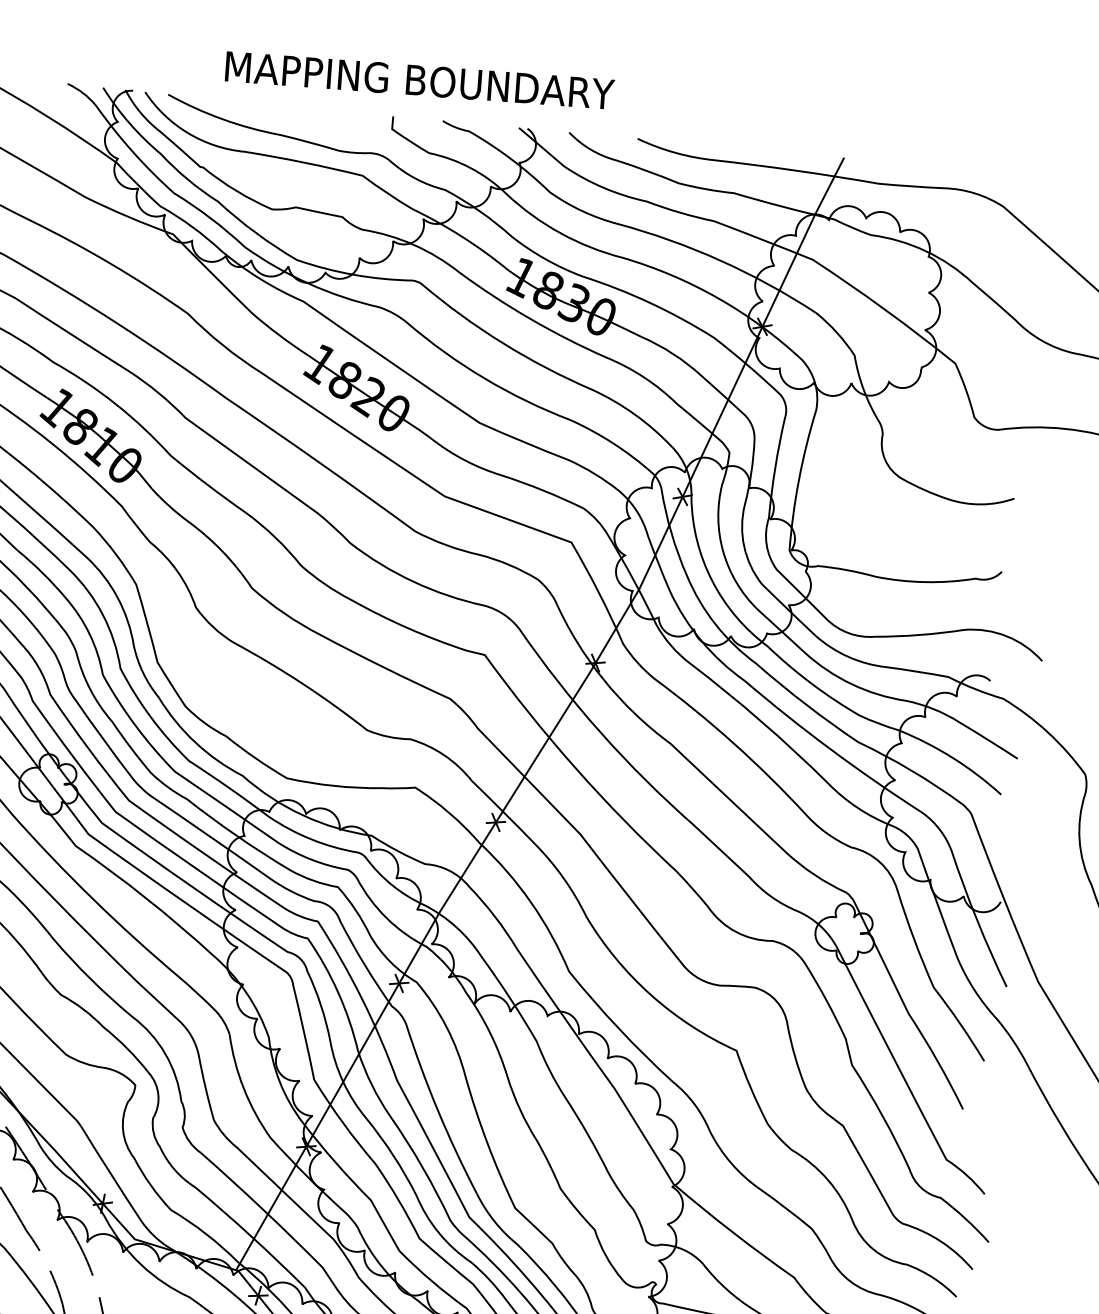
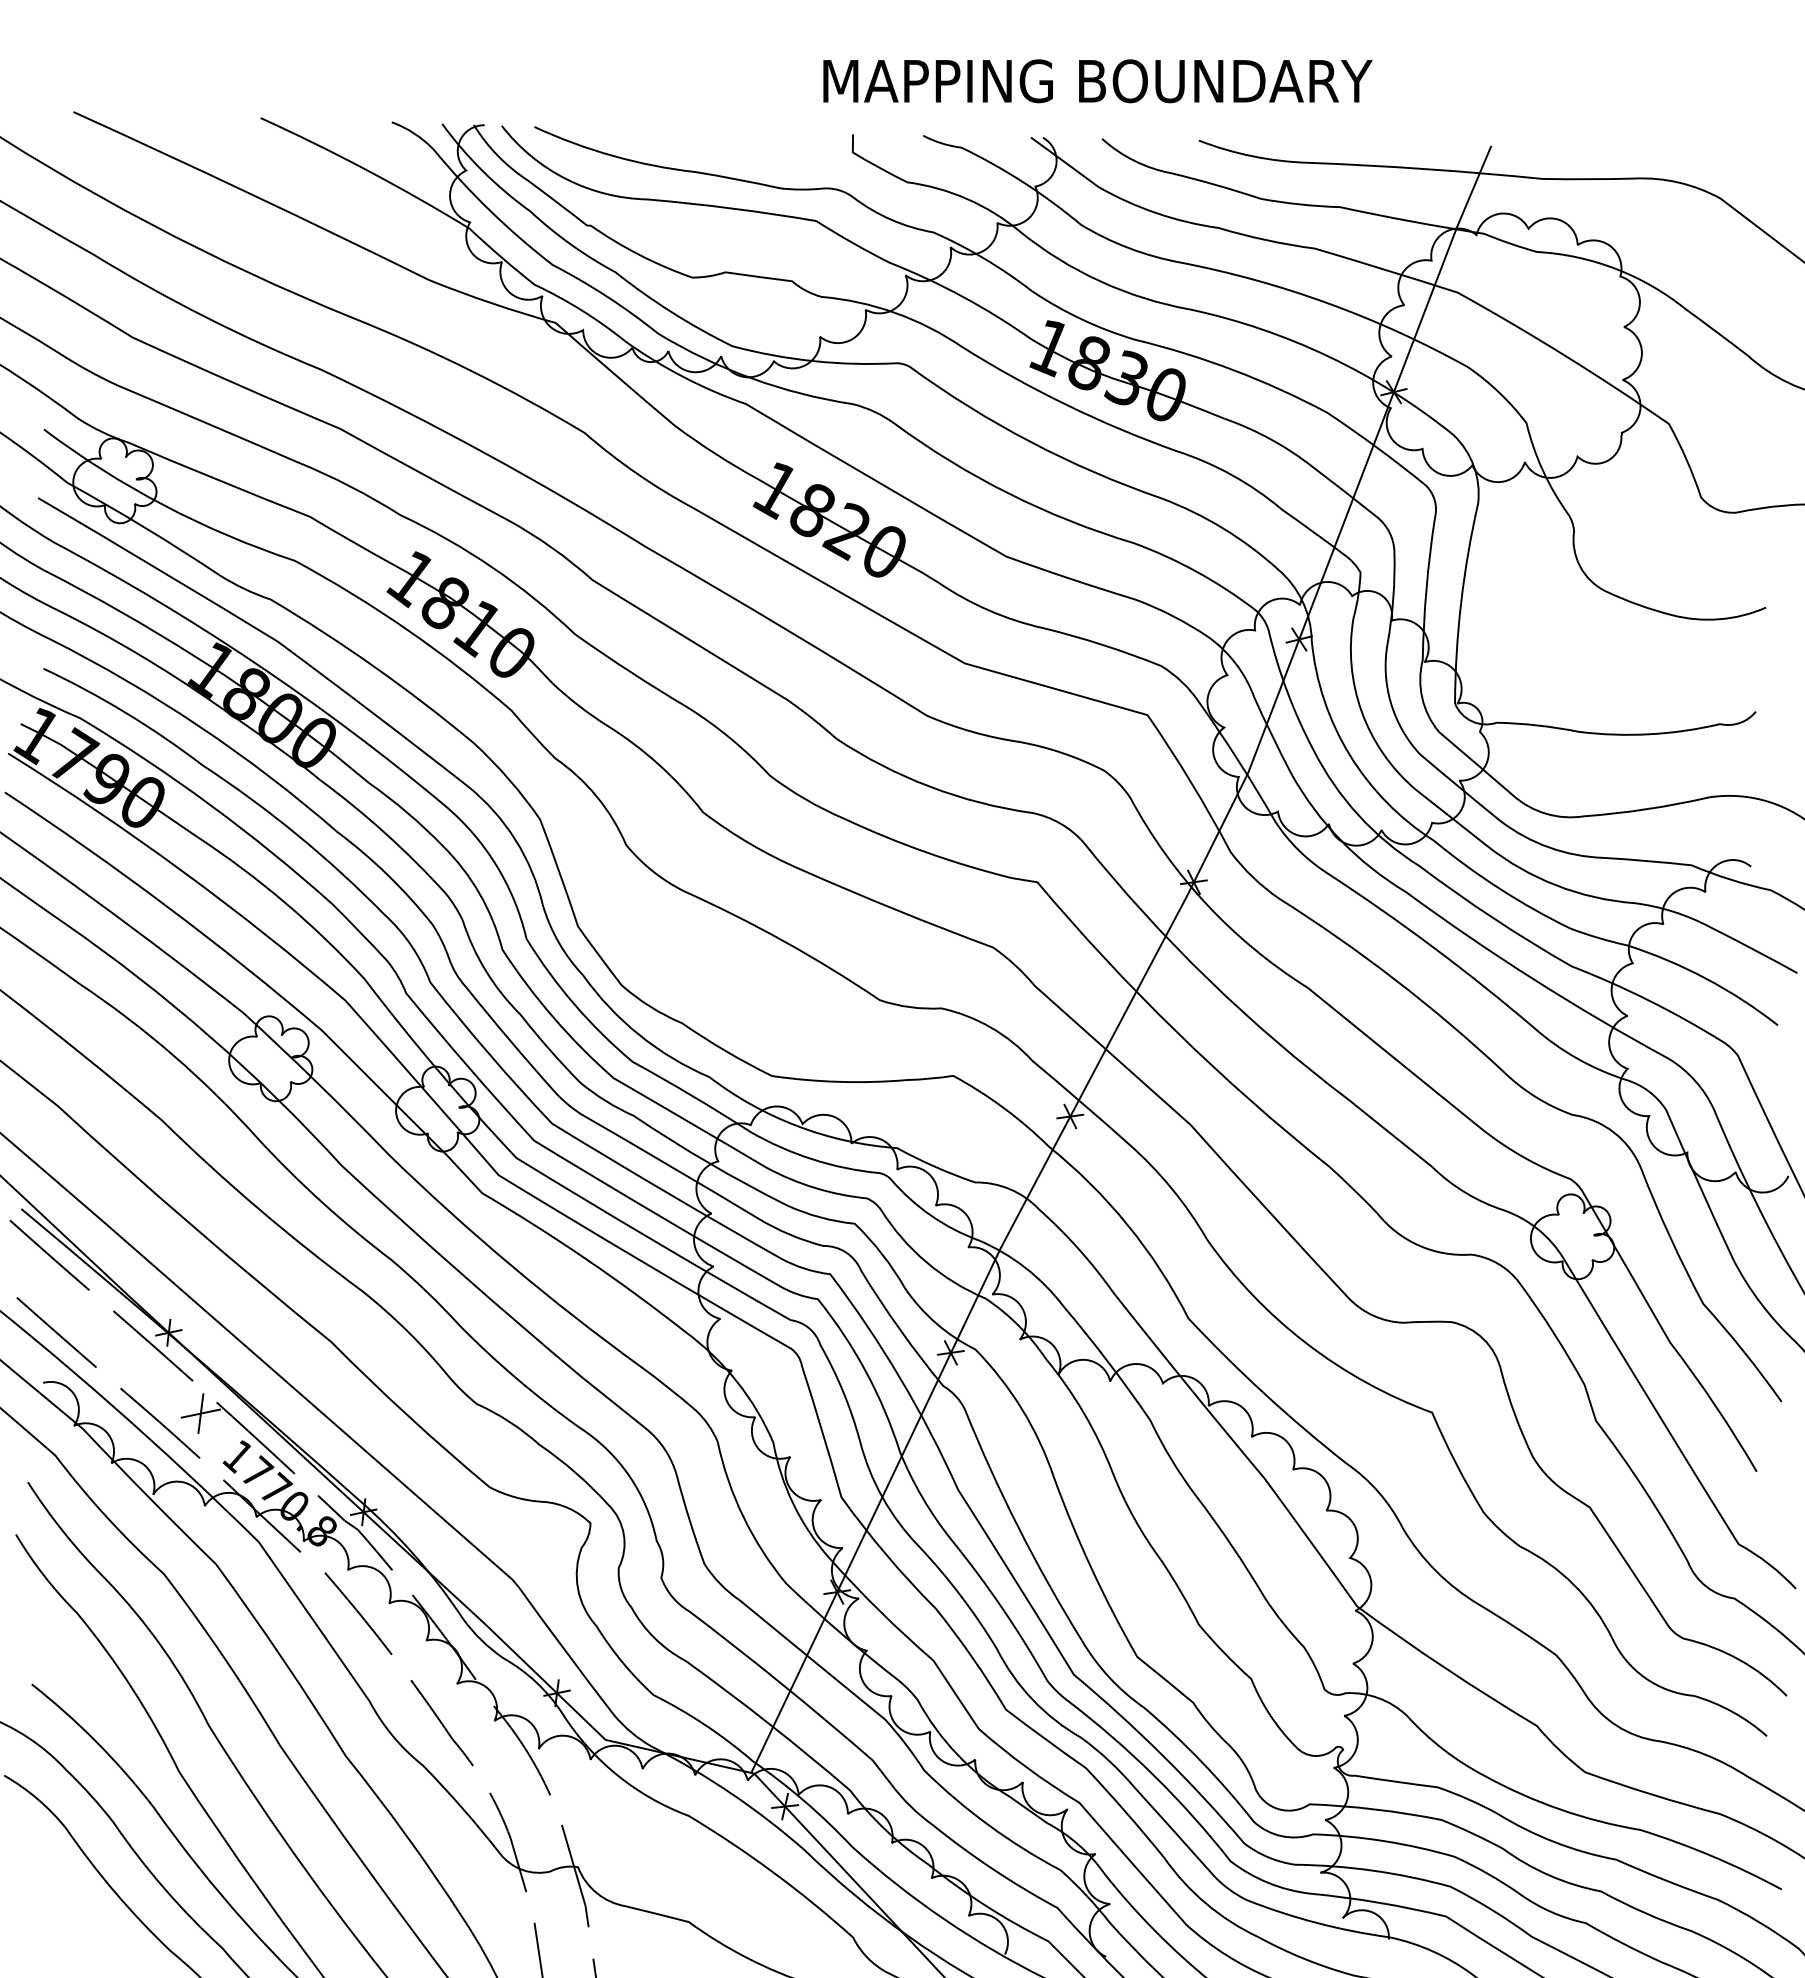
text: (419, 80) -> (1097, 81), moved

